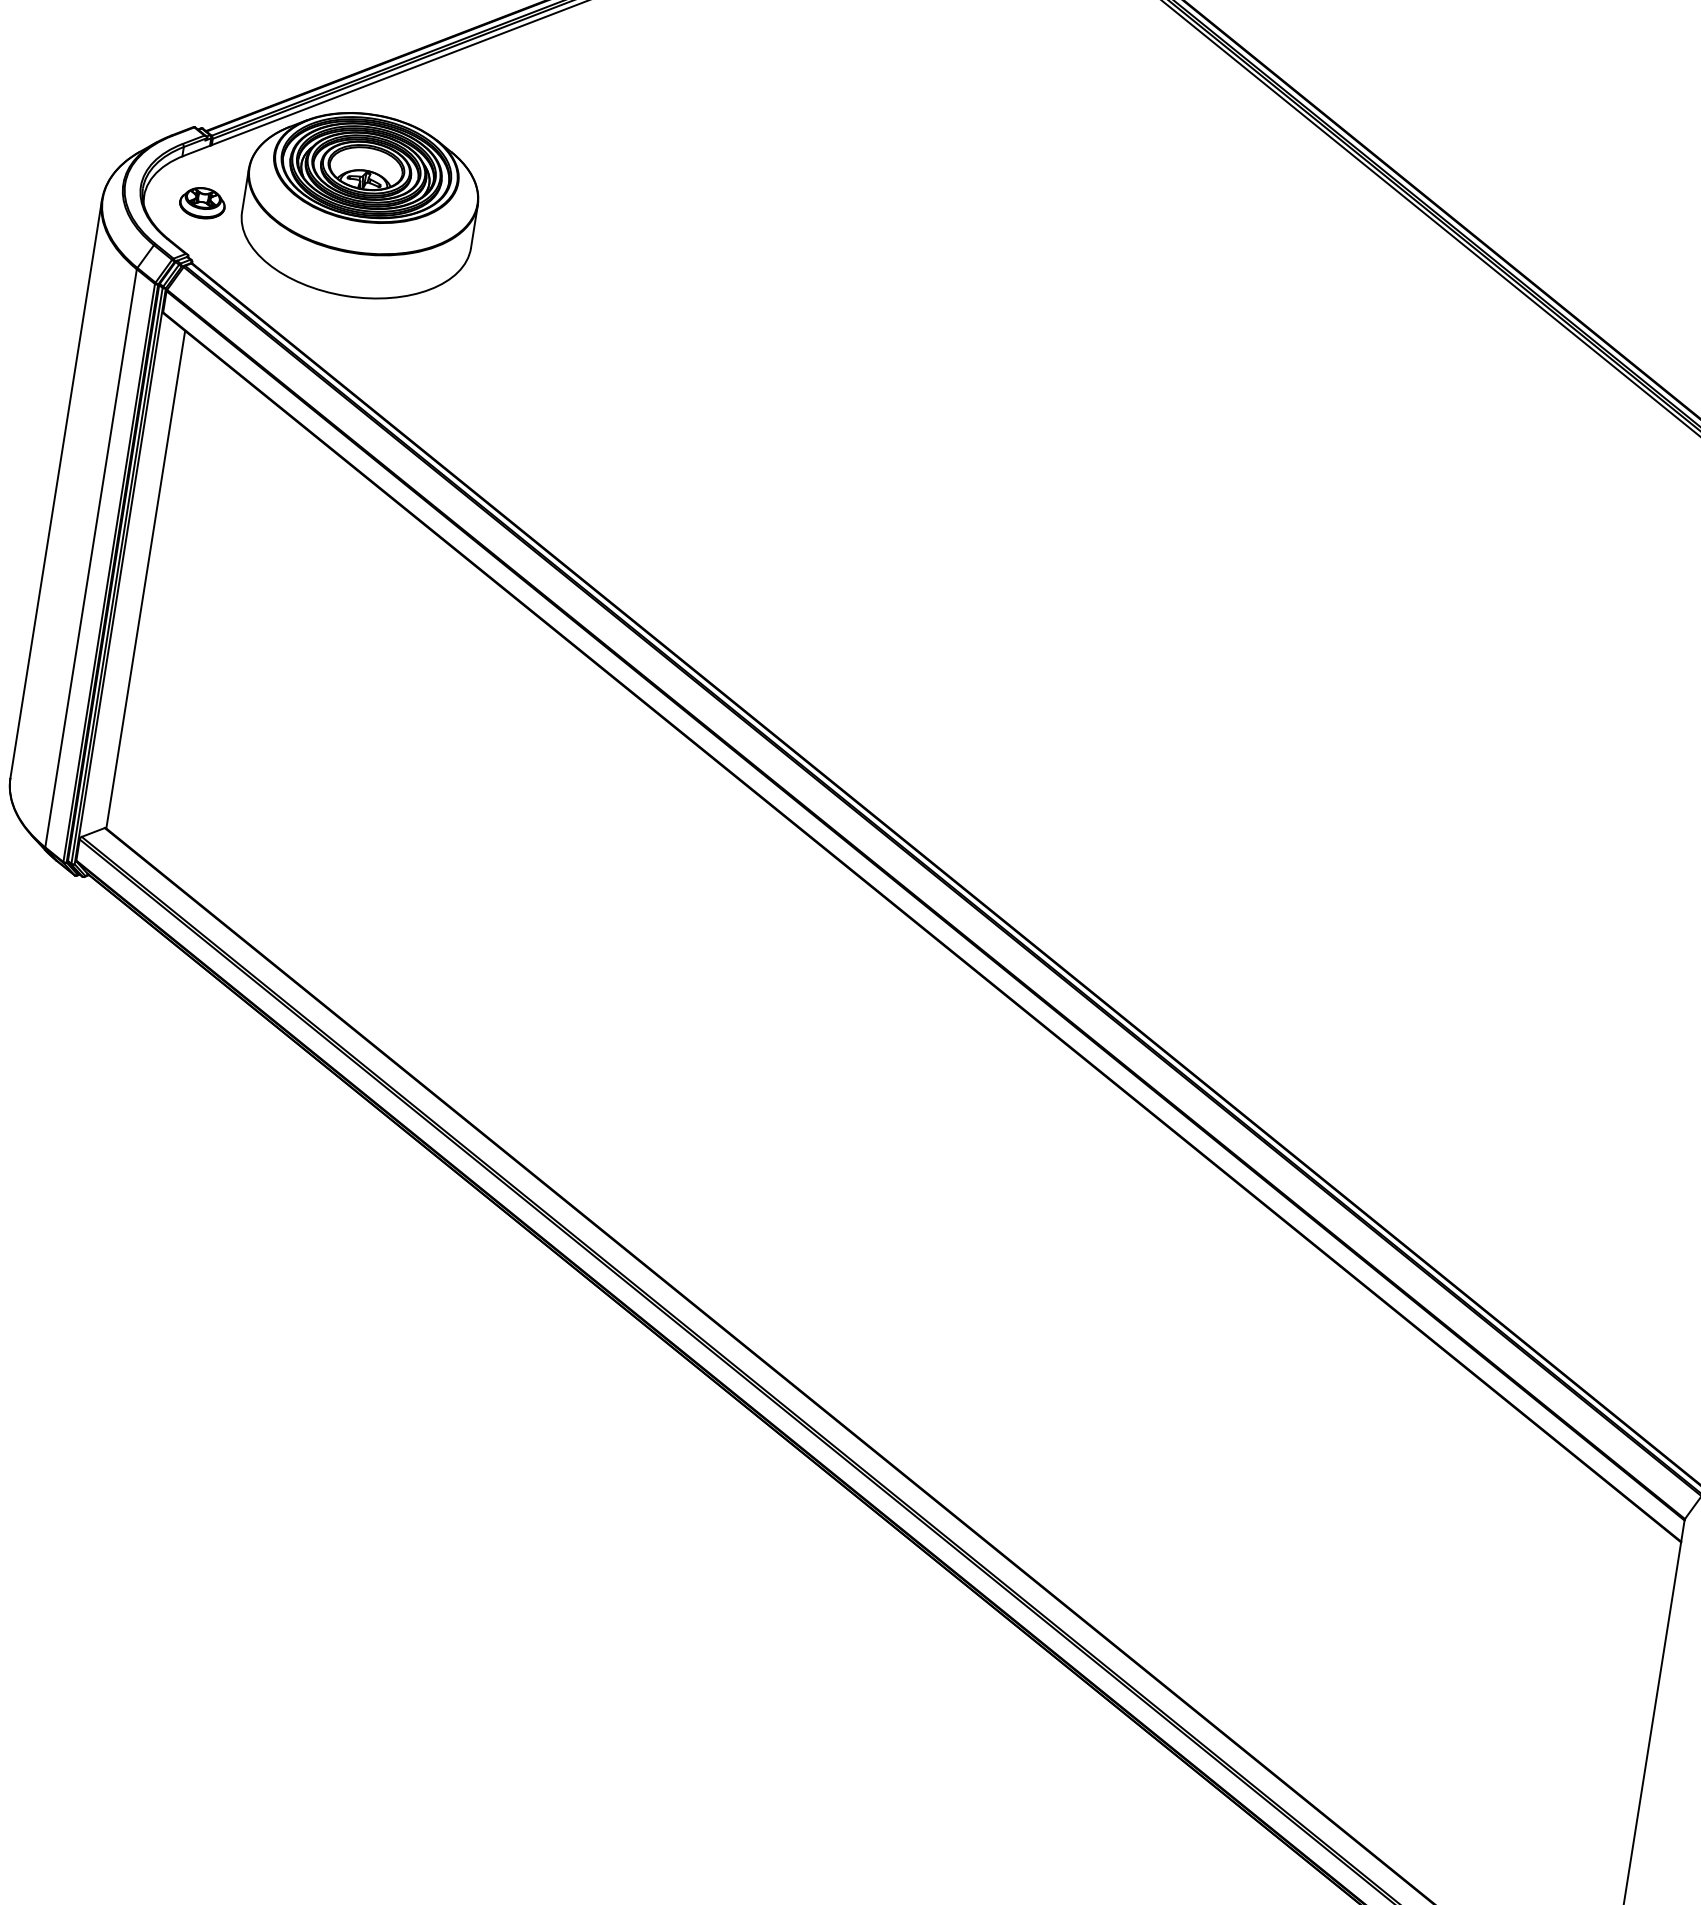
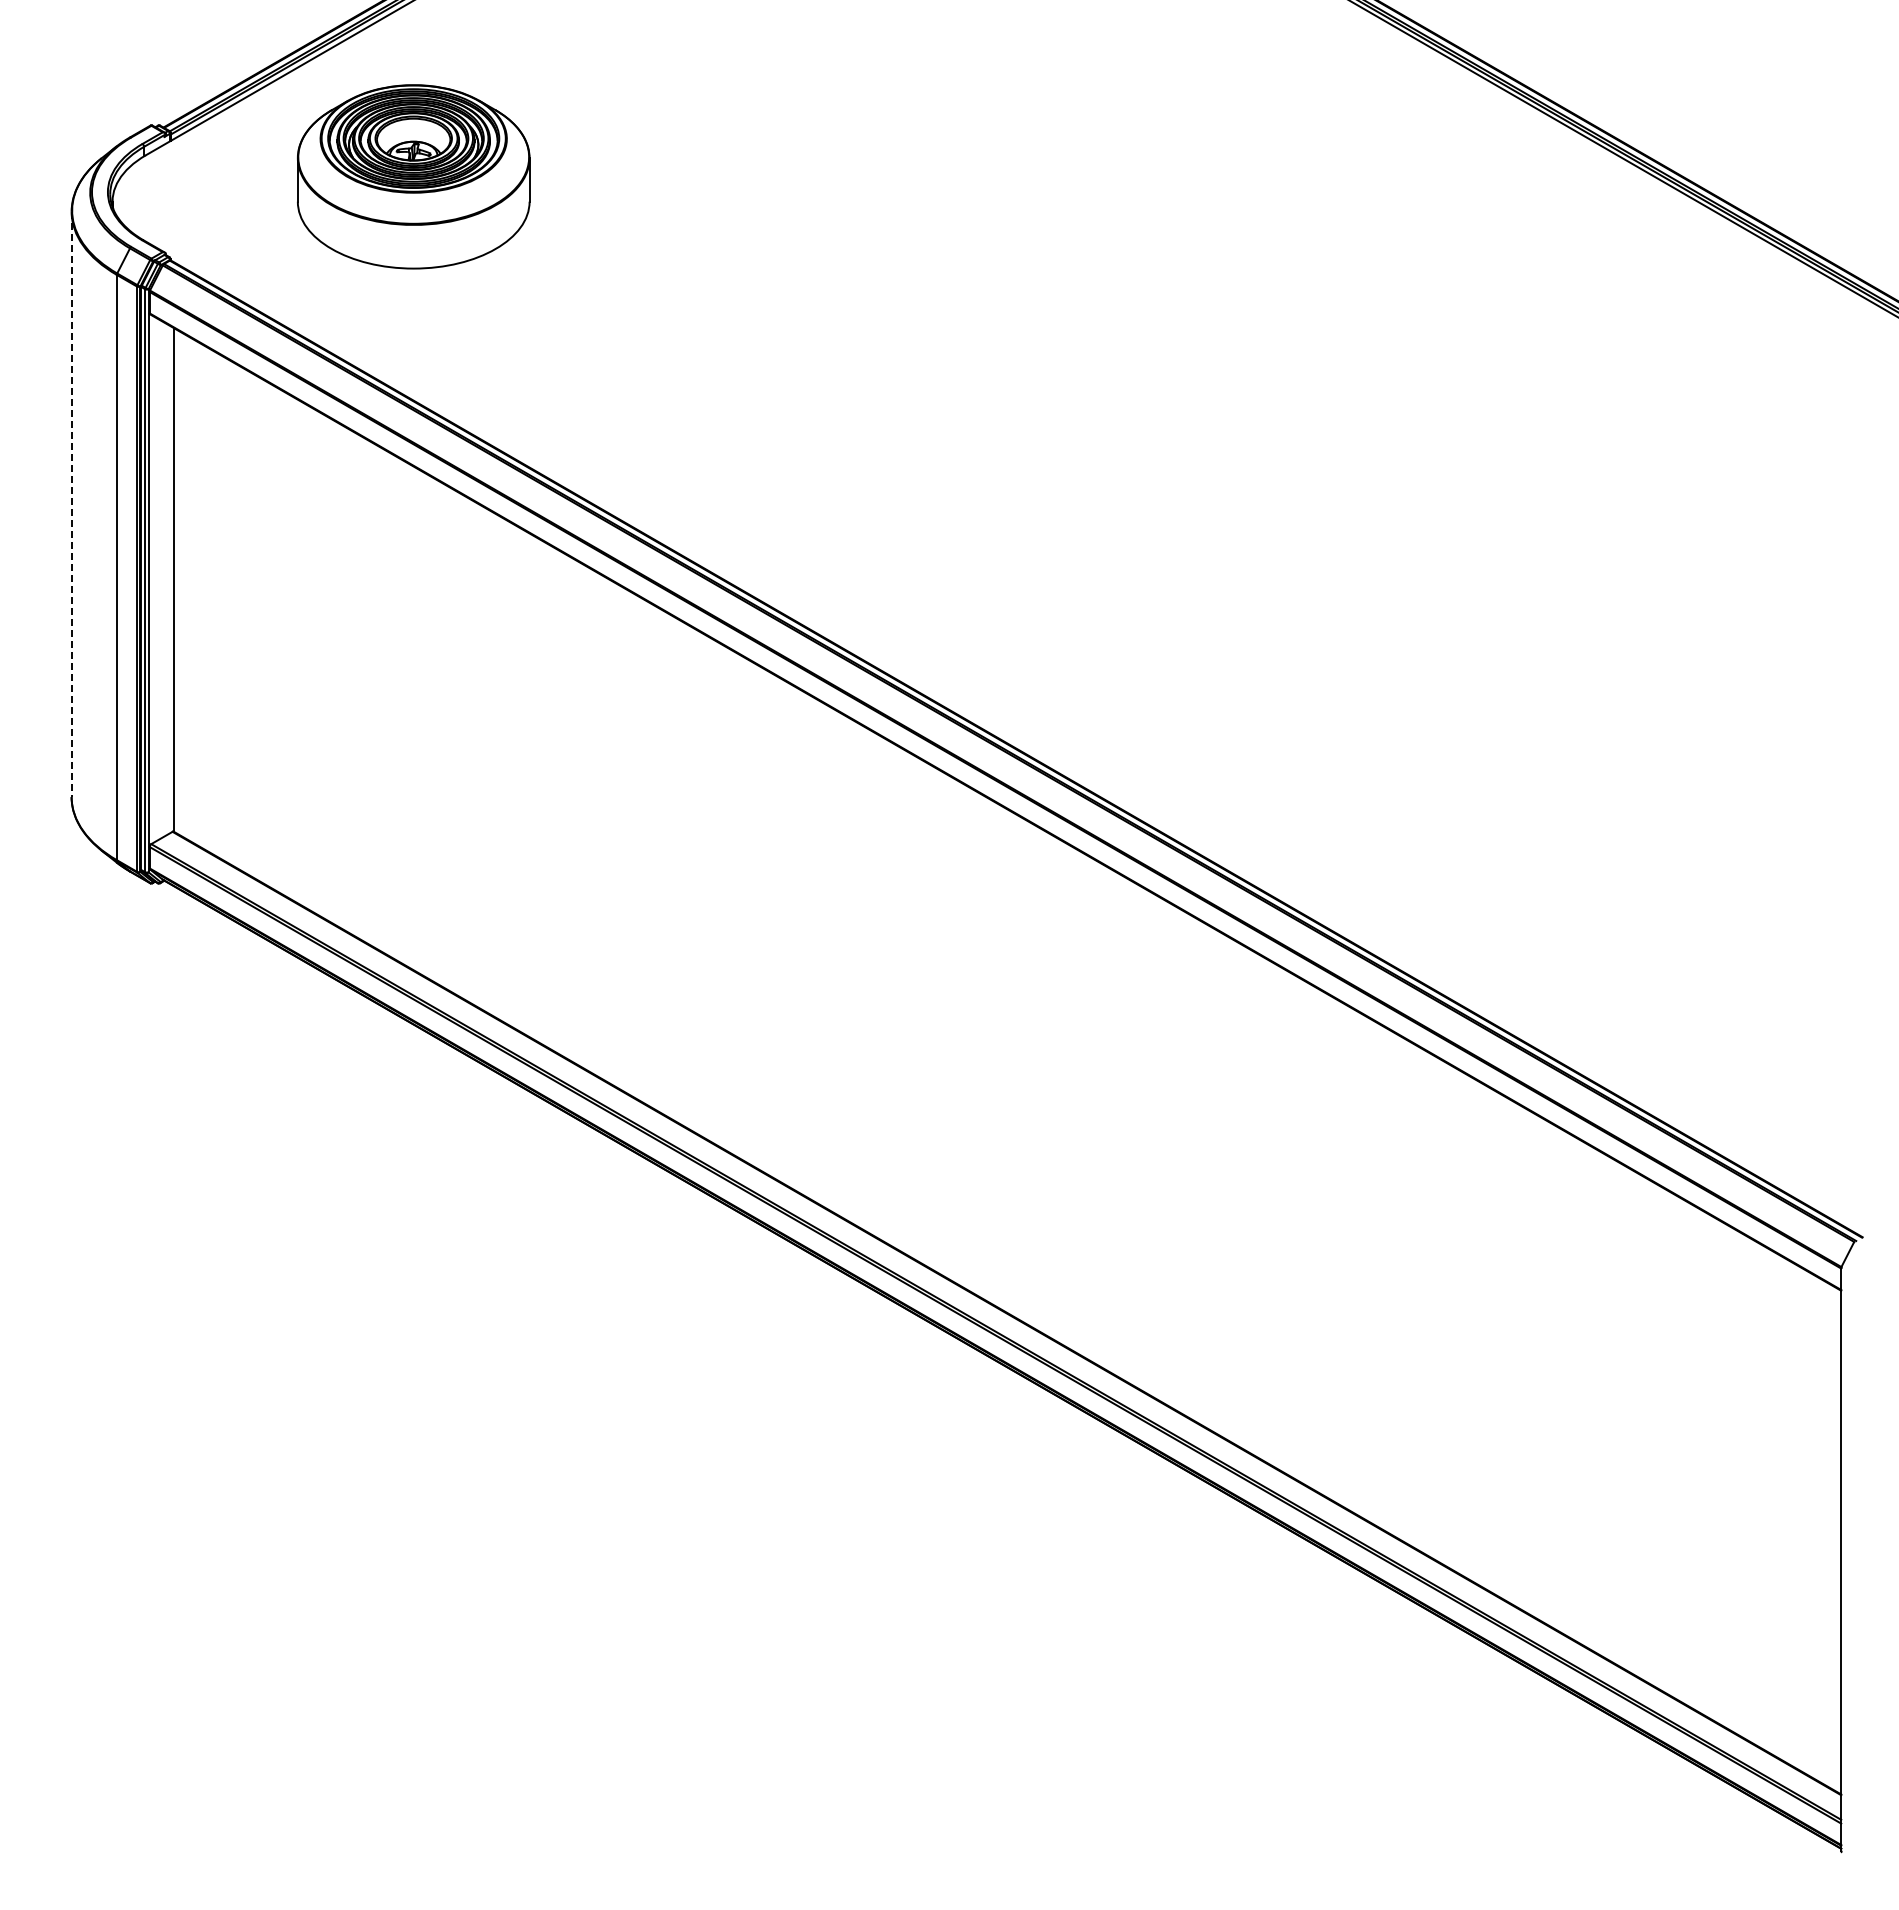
part: (202, 203) -> (171, 199), removed
part: (360, 205) -> (413, 176), moved
line: (56, 488) -> (71, 504), solid -> dashed

